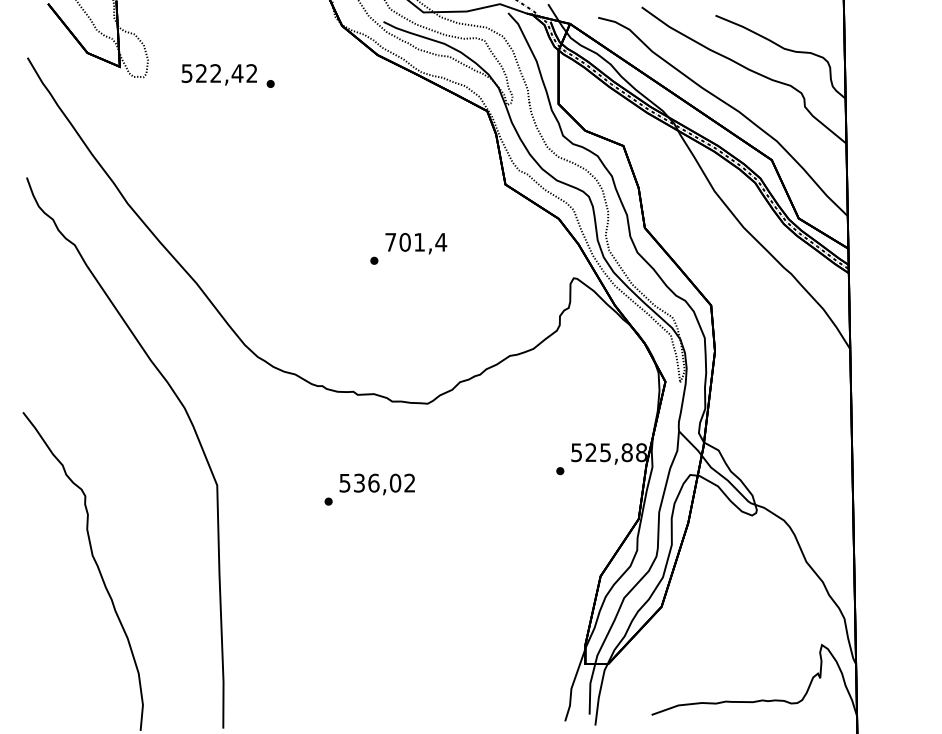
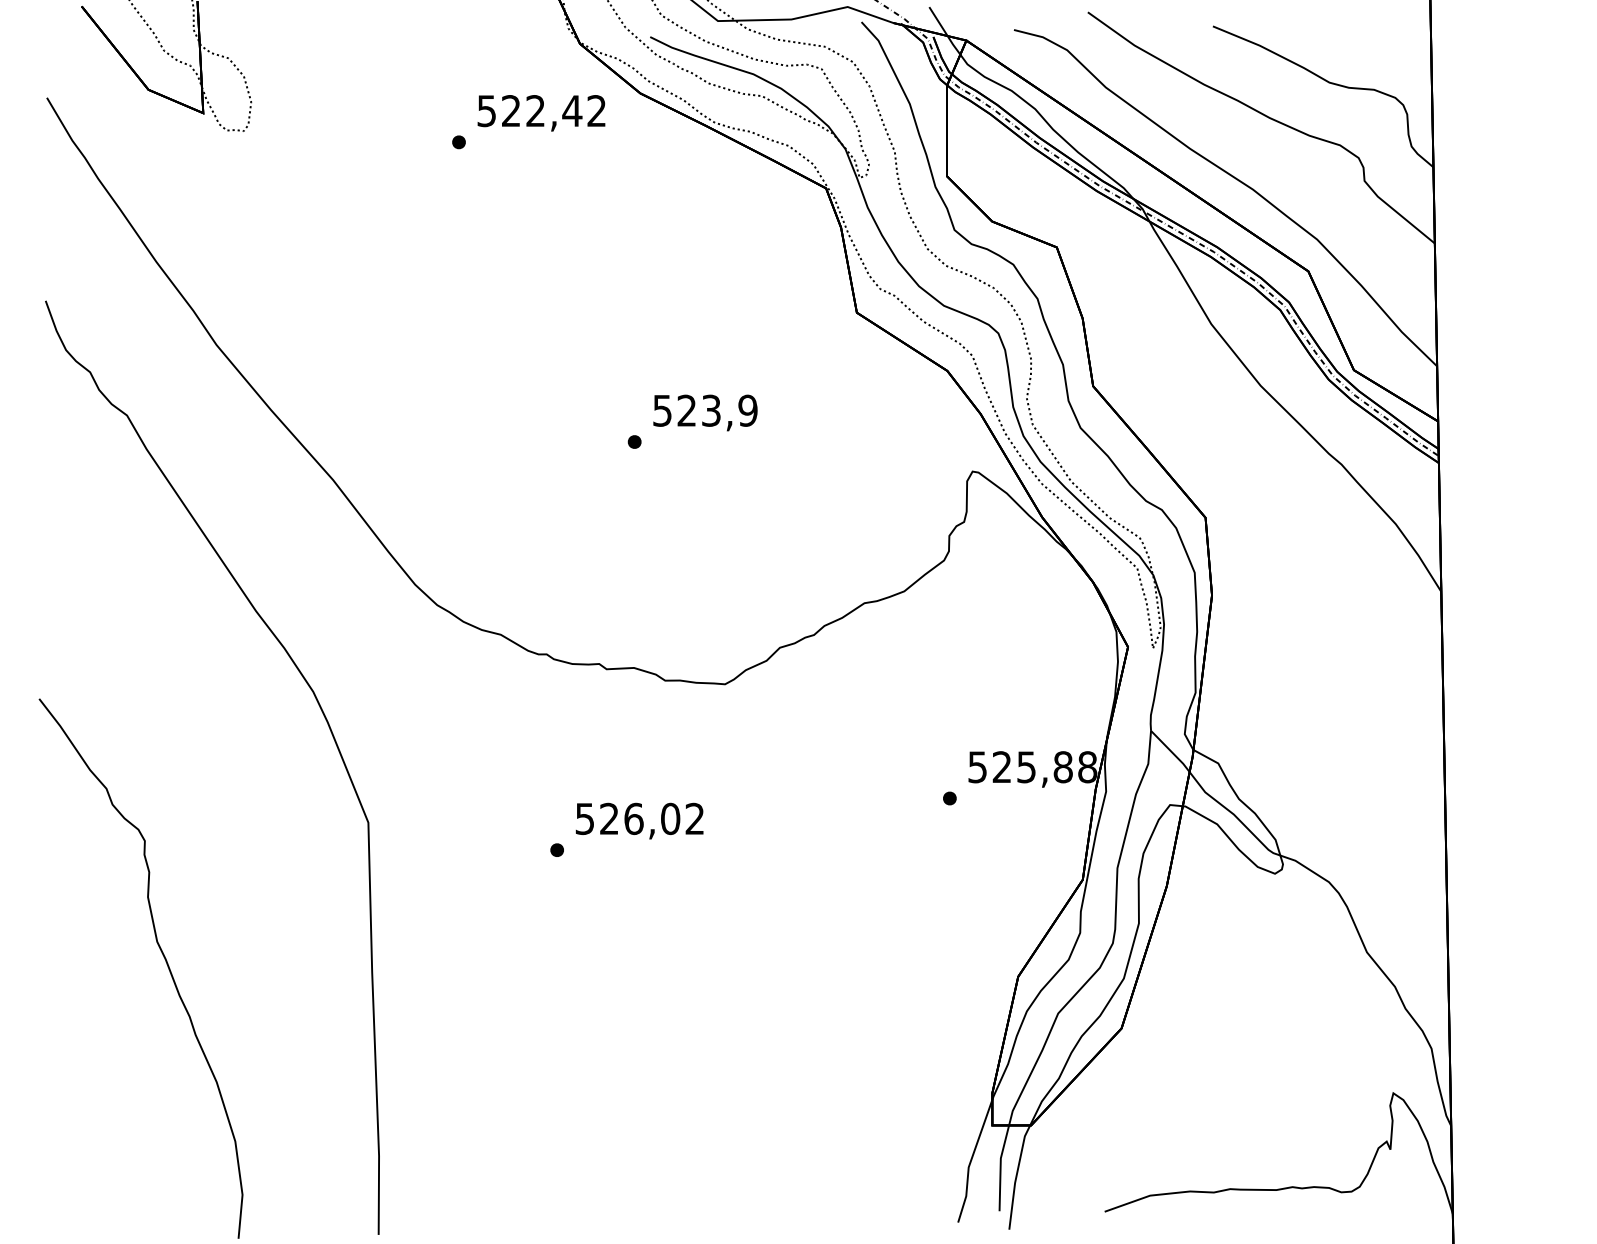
text: (218, 74) -> (540, 112), moved
text: (416, 241) -> (706, 409), 701,4 -> 523,9
text: (359, 483) -> (609, 819), 536,02 -> 526,02

